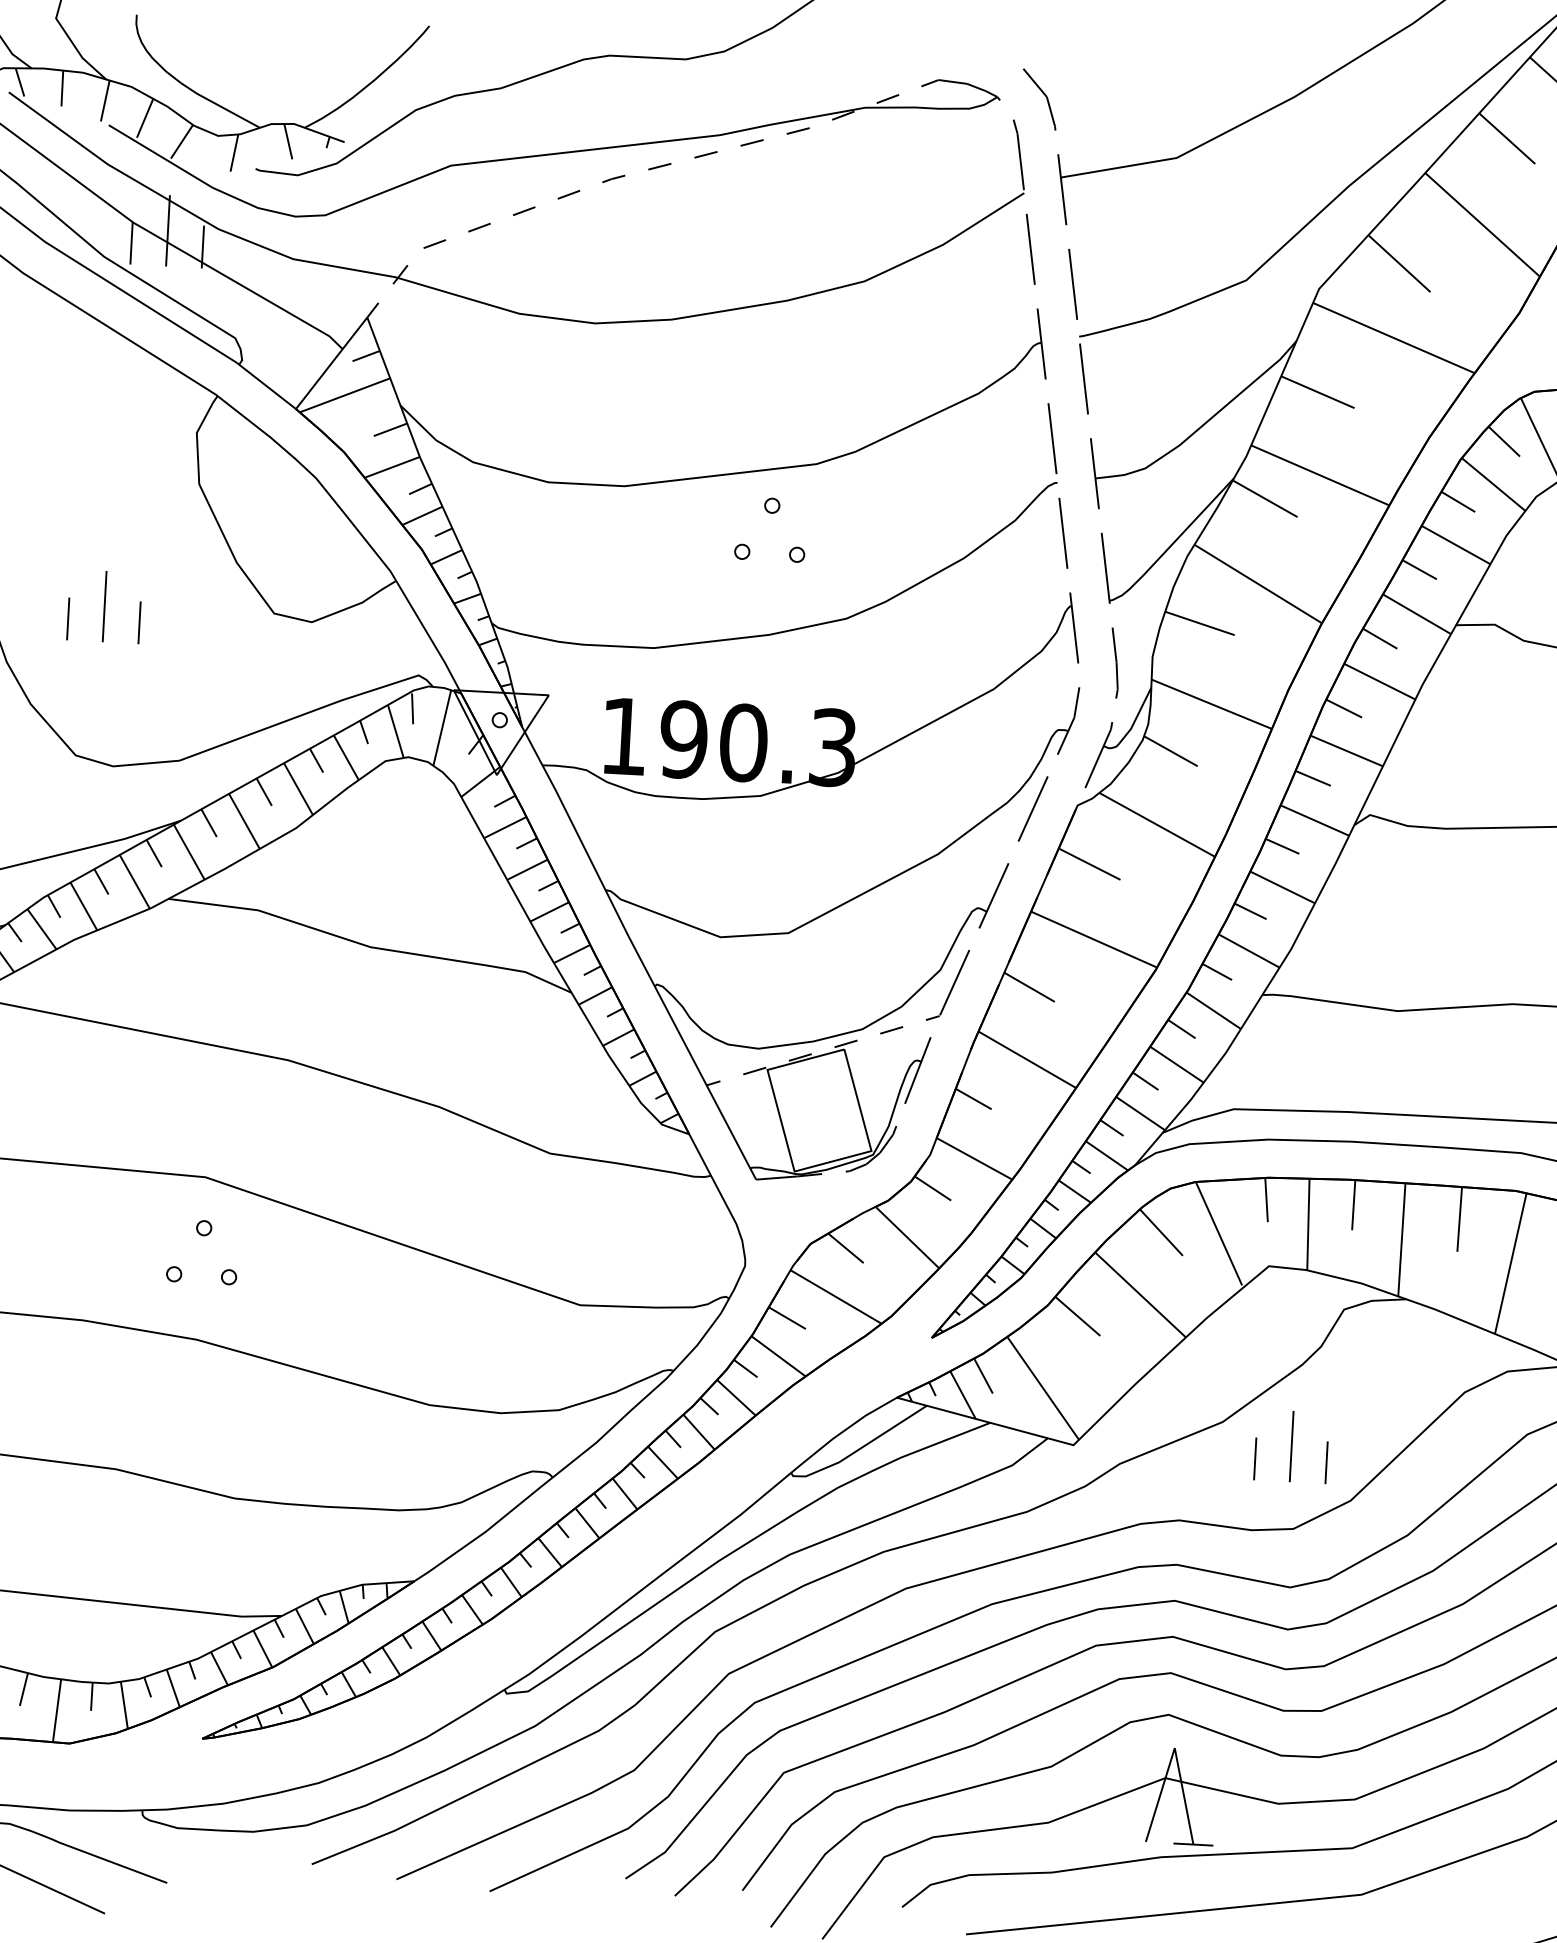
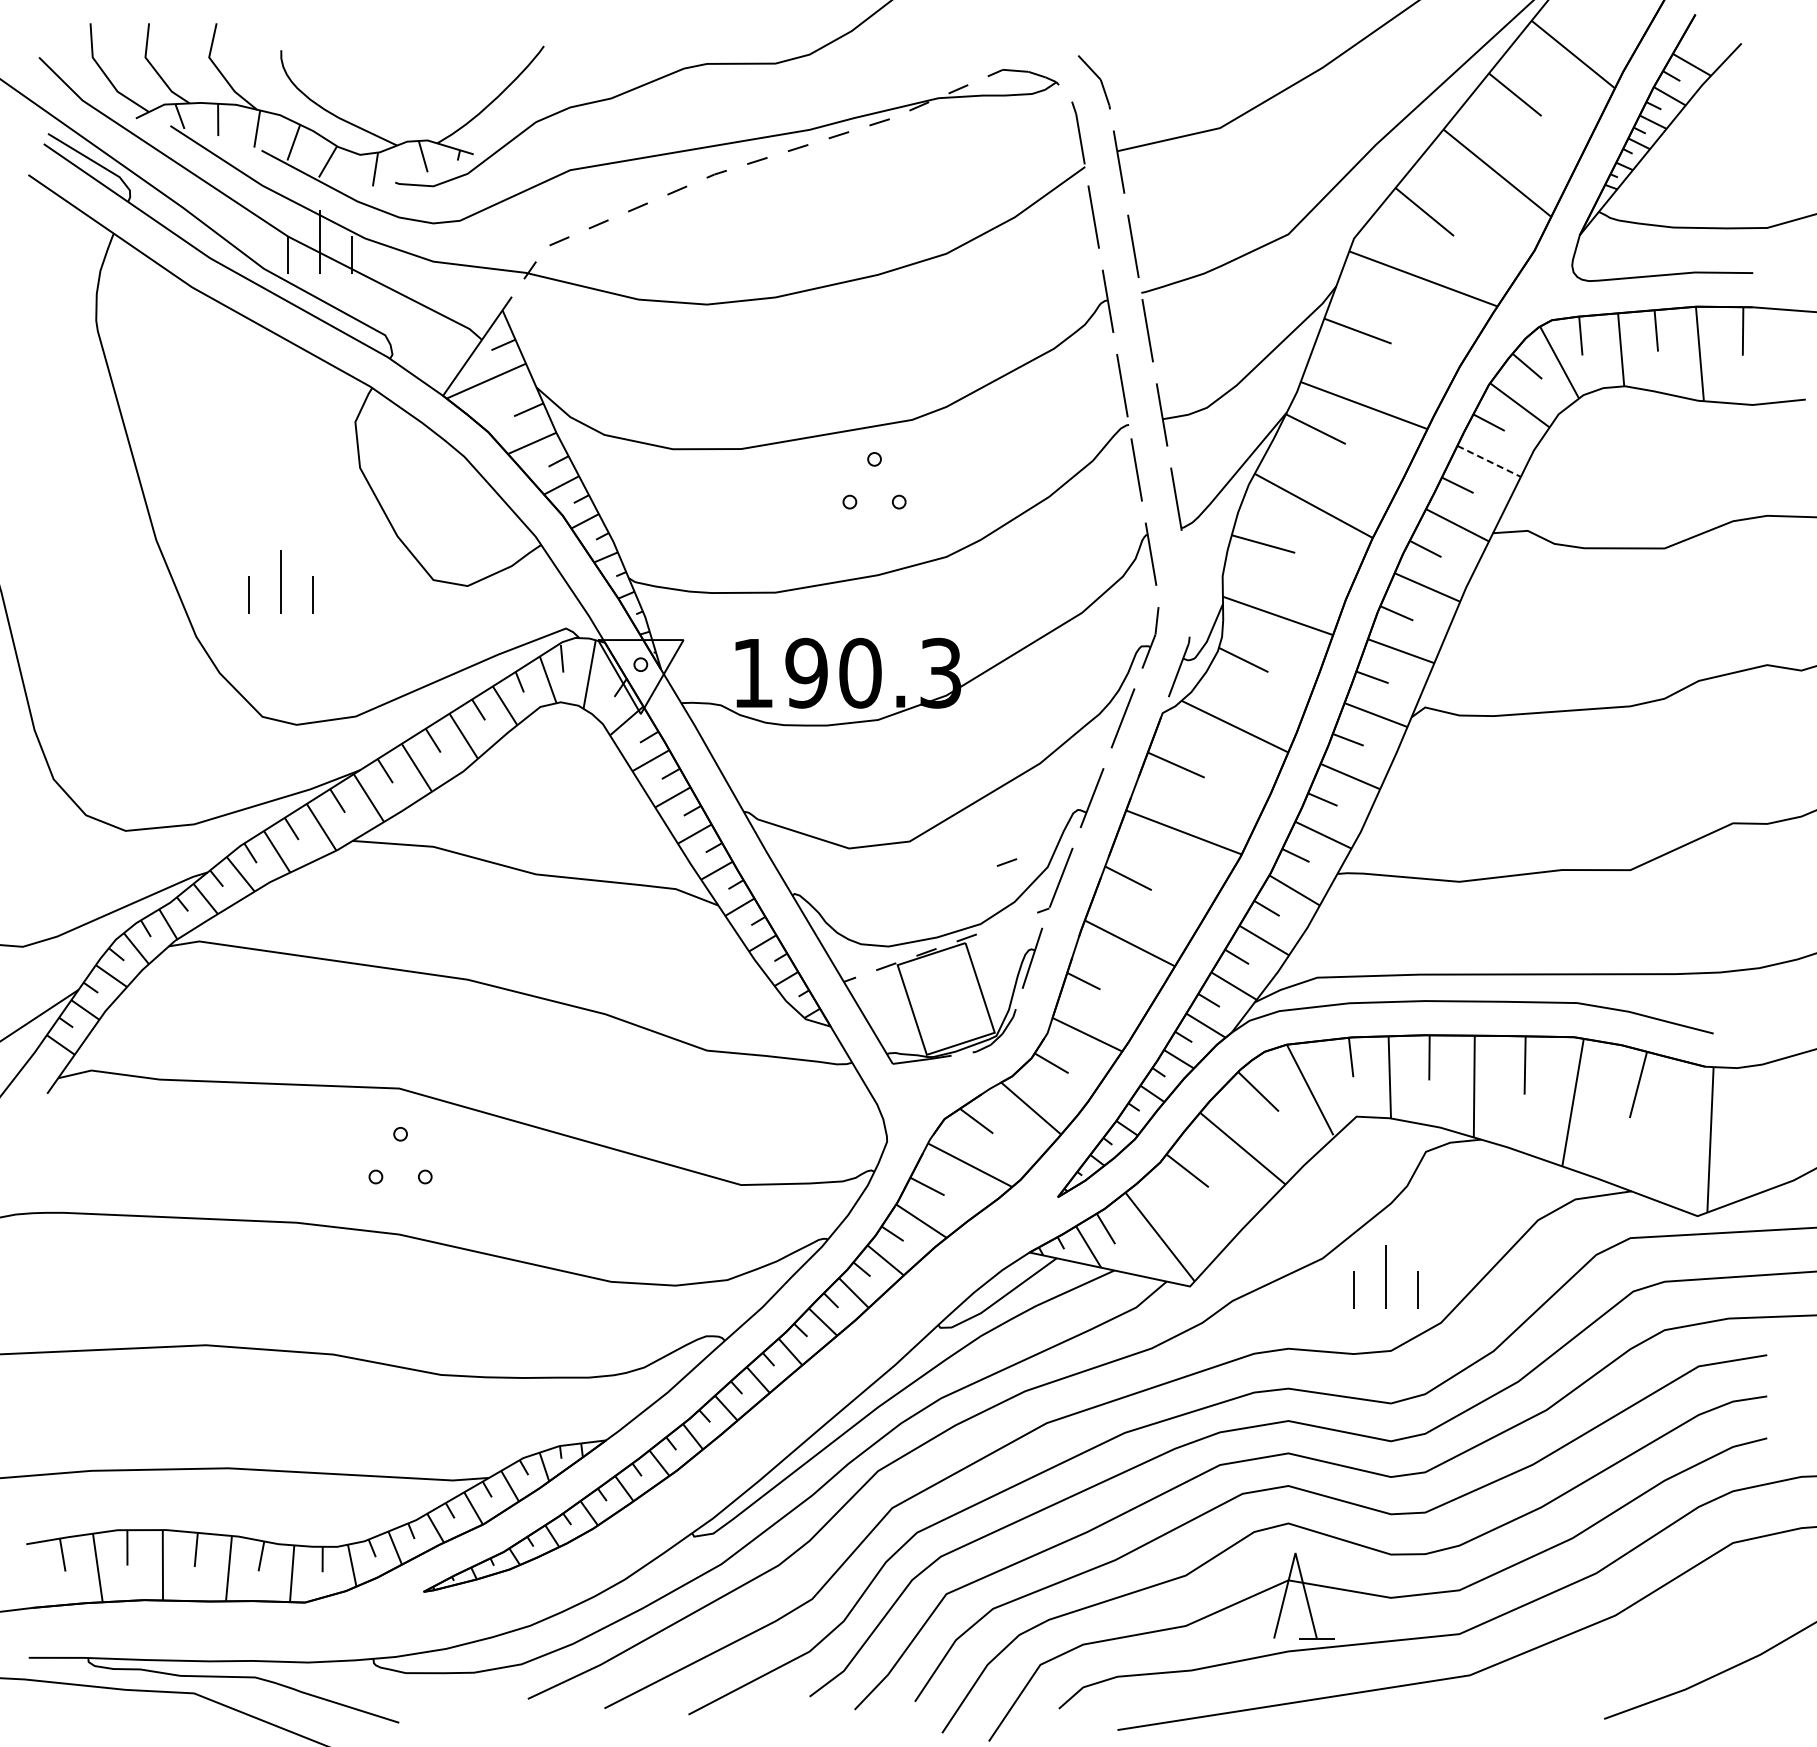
line: (1456, 545) -> (1489, 461), solid -> dashed
part: (1114, 662) -> (1188, 583), removed
line: (891, 1030) -> (1006, 862), moved

